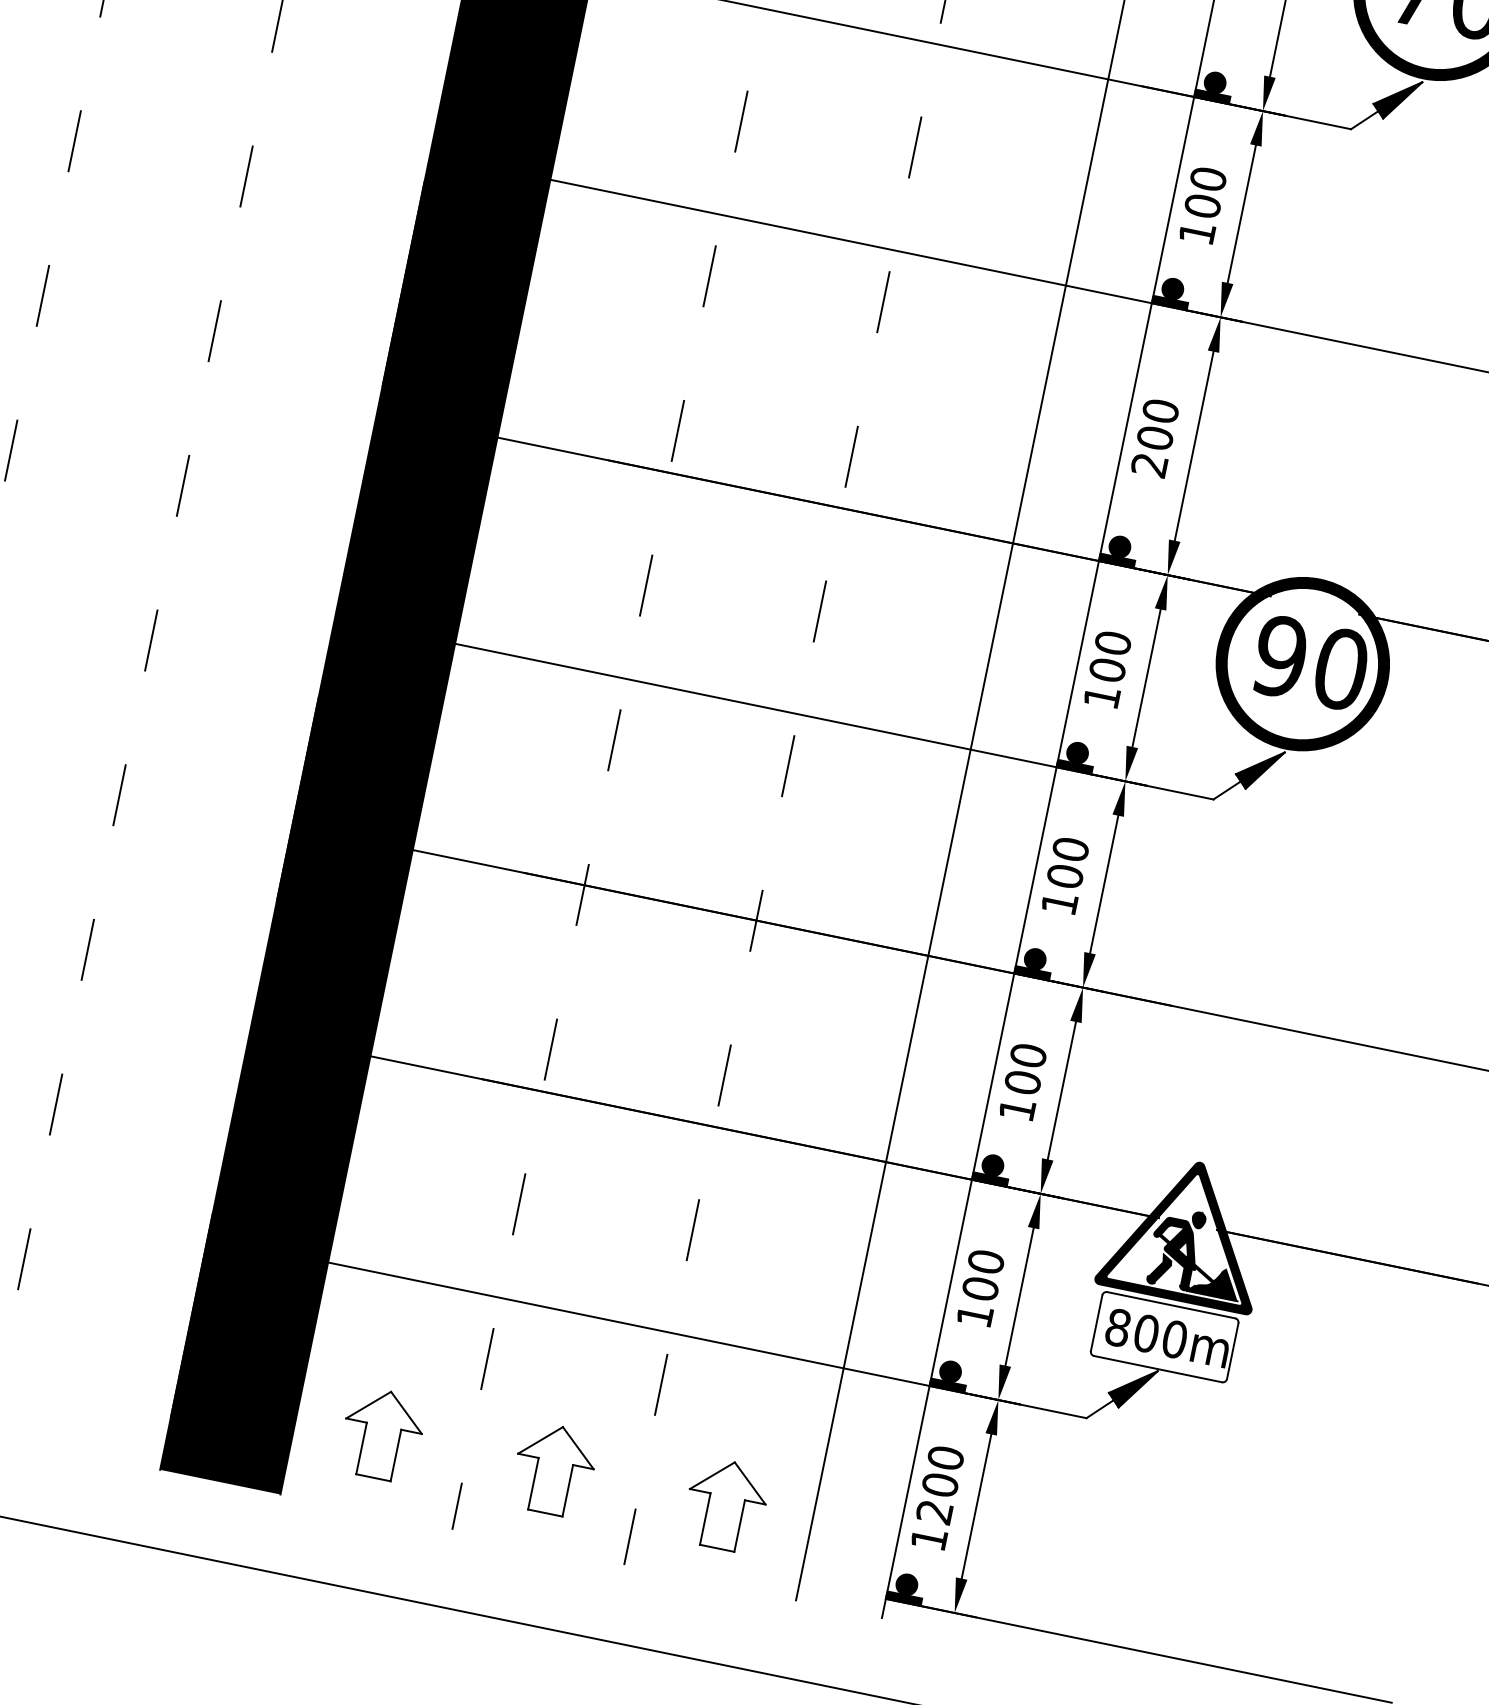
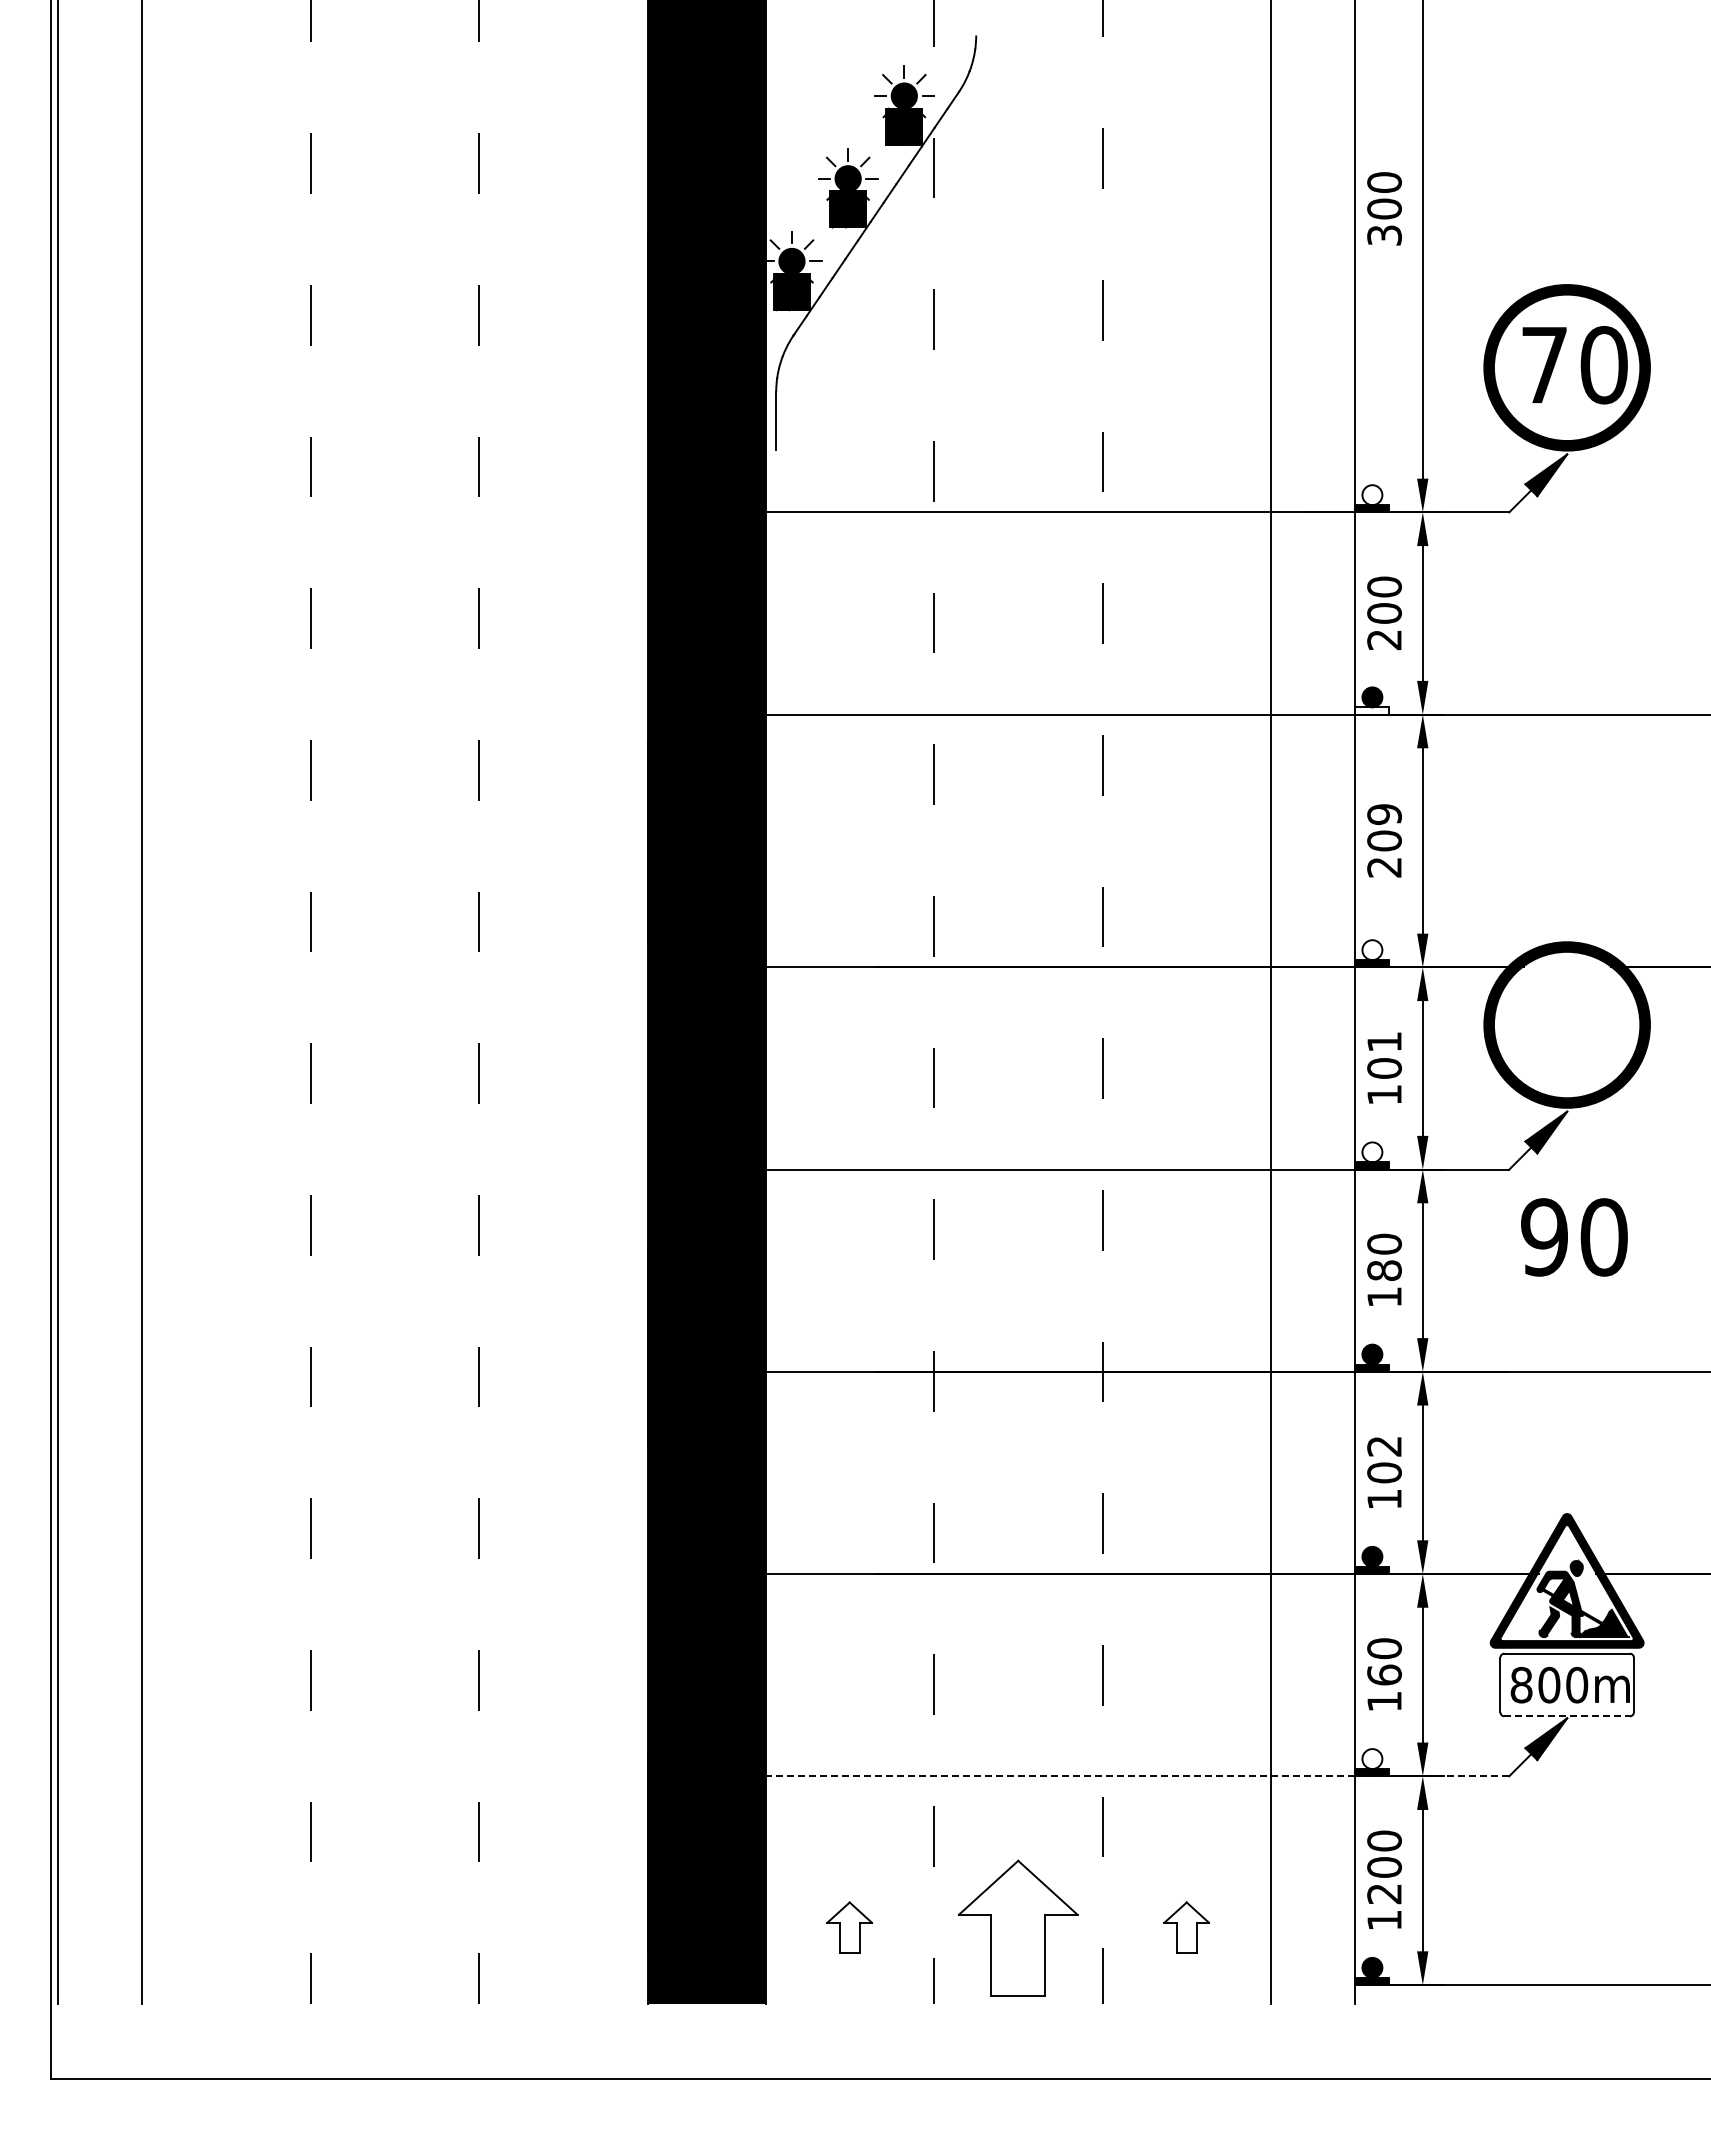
fill: (1215, 83) -> (1372, 495), removed
text: (1197, 233) -> (1384, 640), 100 -> 200
fill: (1170, 302) -> (1372, 710), removed
text: (1160, 411) -> (1384, 814), 200 -> 209
fill: (1119, 547) -> (1372, 950), removed
text: (1113, 642) -> (1384, 1041), 100 -> 101
text: (1310, 663) -> (1574, 1237), moved
fill: (1077, 753) -> (1372, 1152), removed
text: (1065, 876) -> (1384, 1270), 100 -> 180
text: (1028, 1055) -> (1384, 1446), 100 -> 102
text: (980, 1288) -> (1384, 1674), 100 -> 160
line: (693, 1337) -> (1123, 1776), solid -> dashed
line: (1158, 1369) -> (1567, 1716), solid -> dashed
fill: (950, 1372) -> (1372, 1759), removed
part: (382, 1434) -> (849, 1927), size x0.6
part: (554, 1469) -> (1018, 1927), size x1.6
part: (725, 1504) -> (1186, 1927), size x0.6

